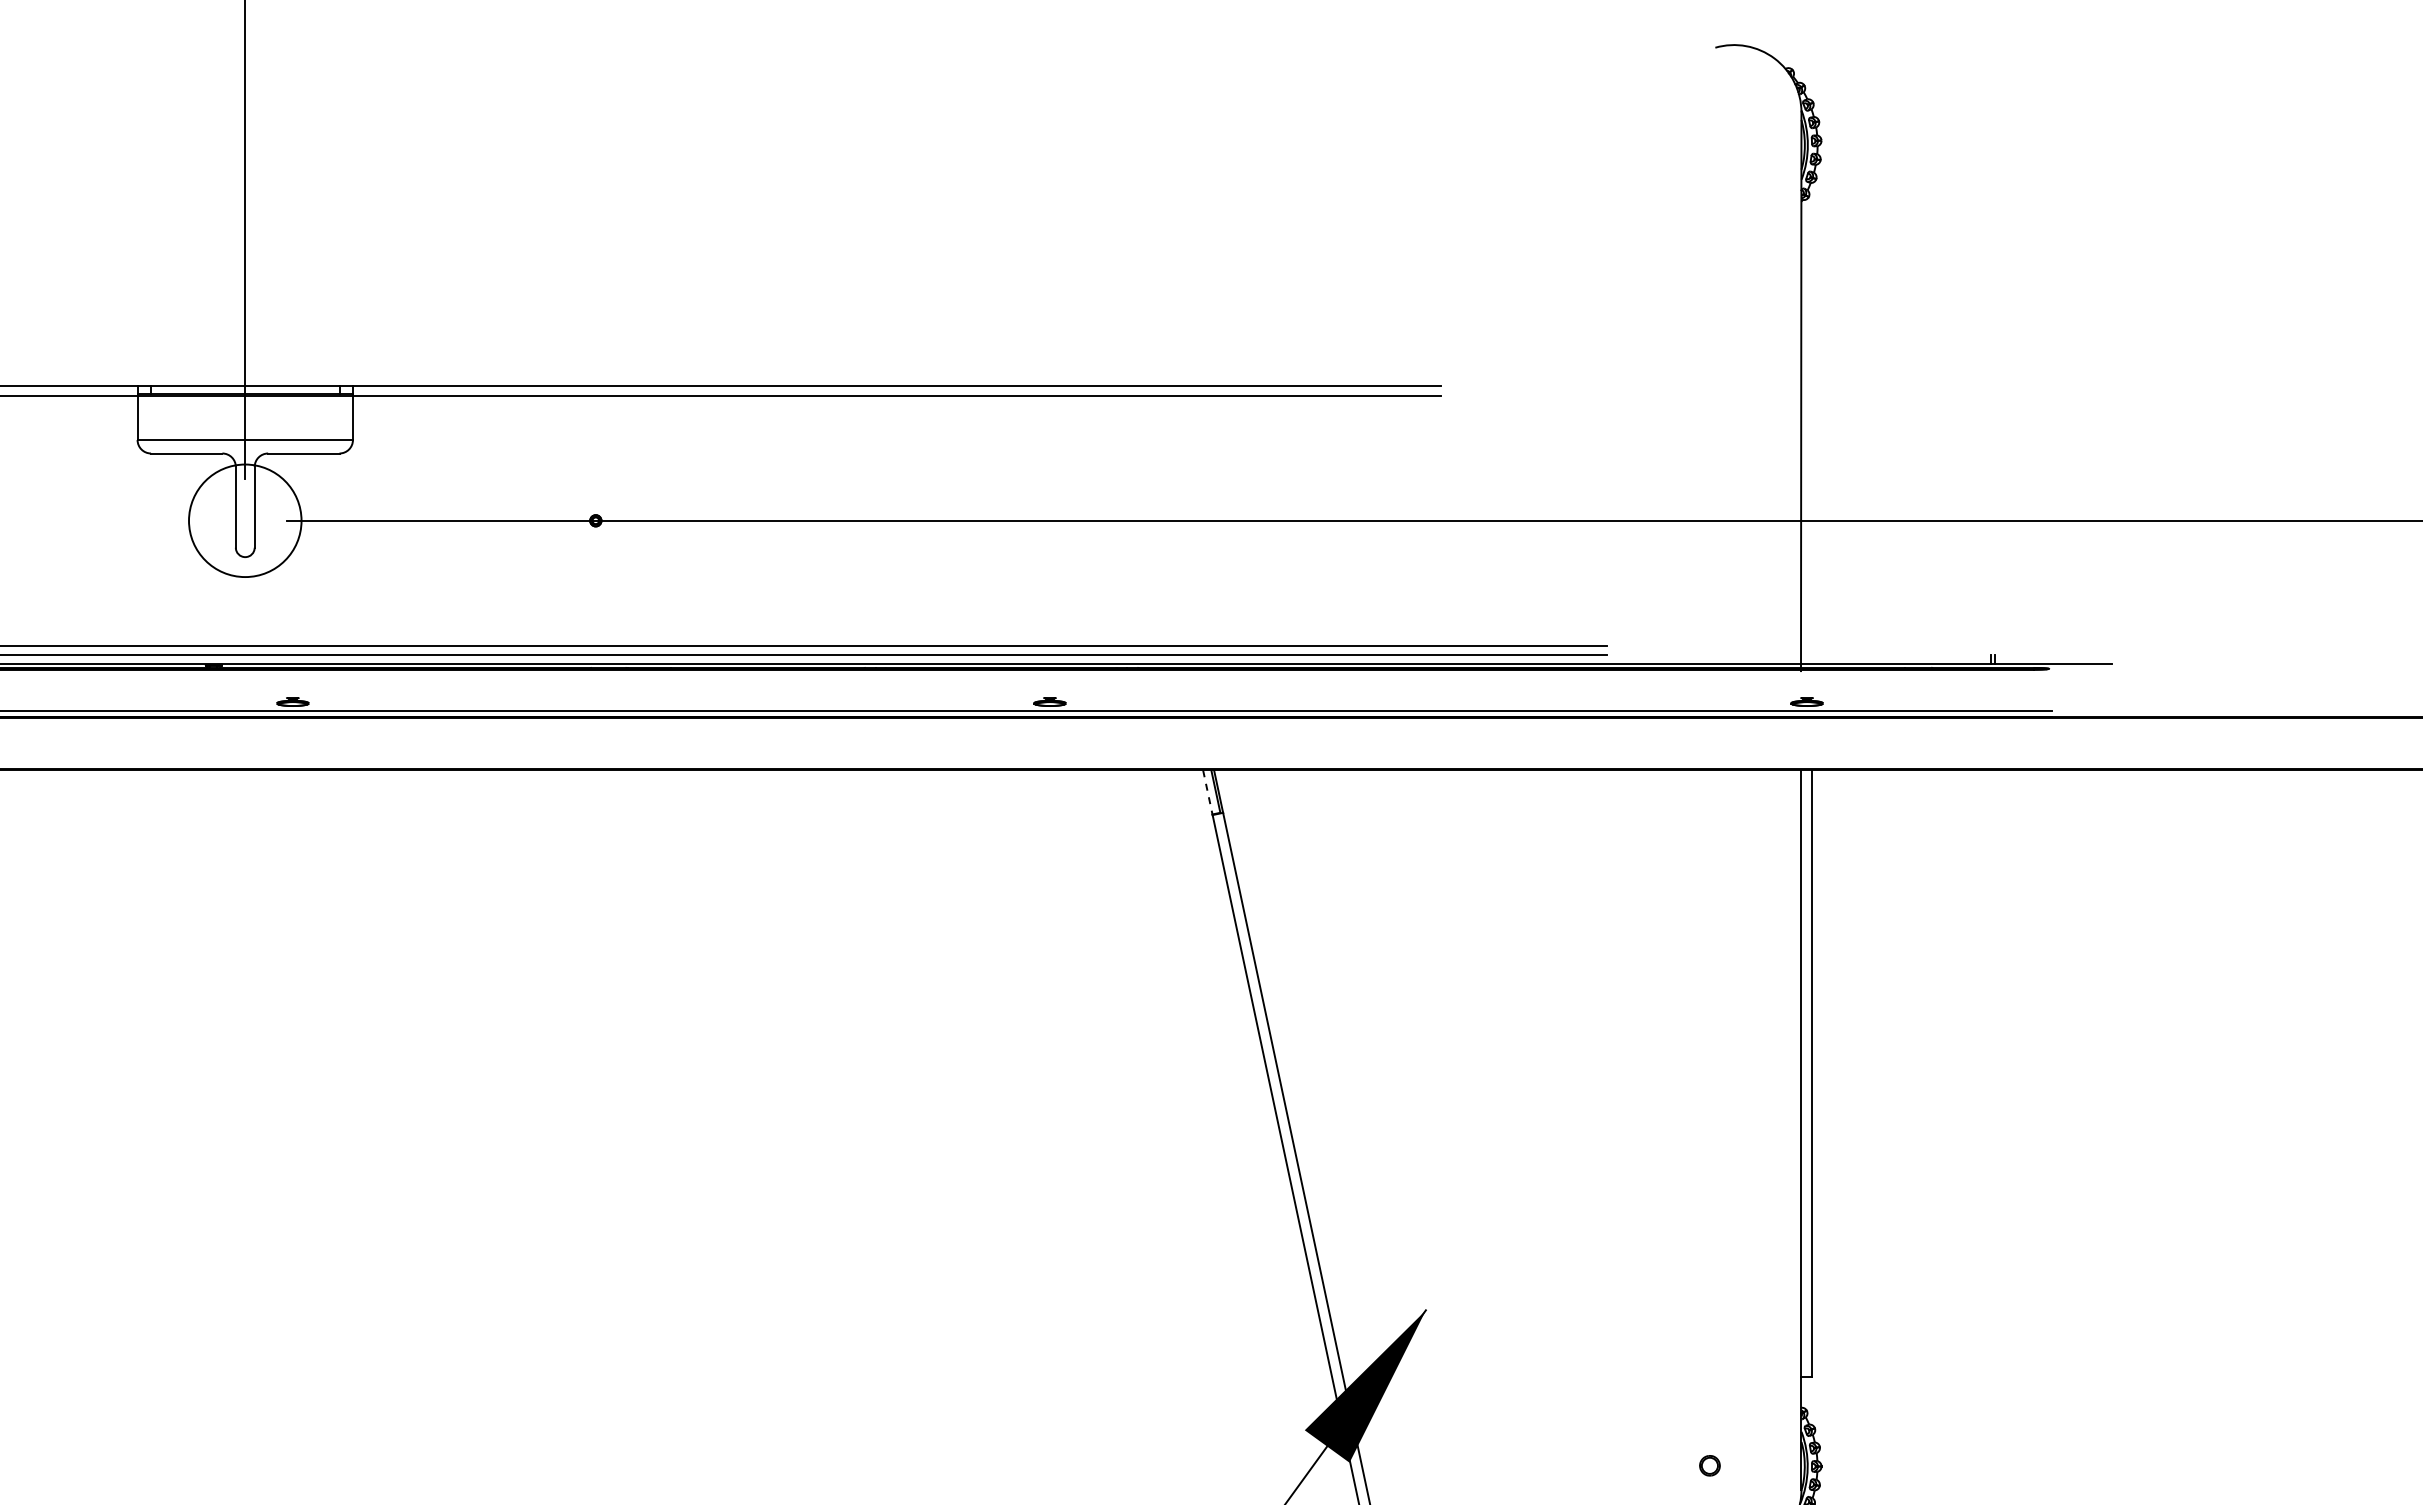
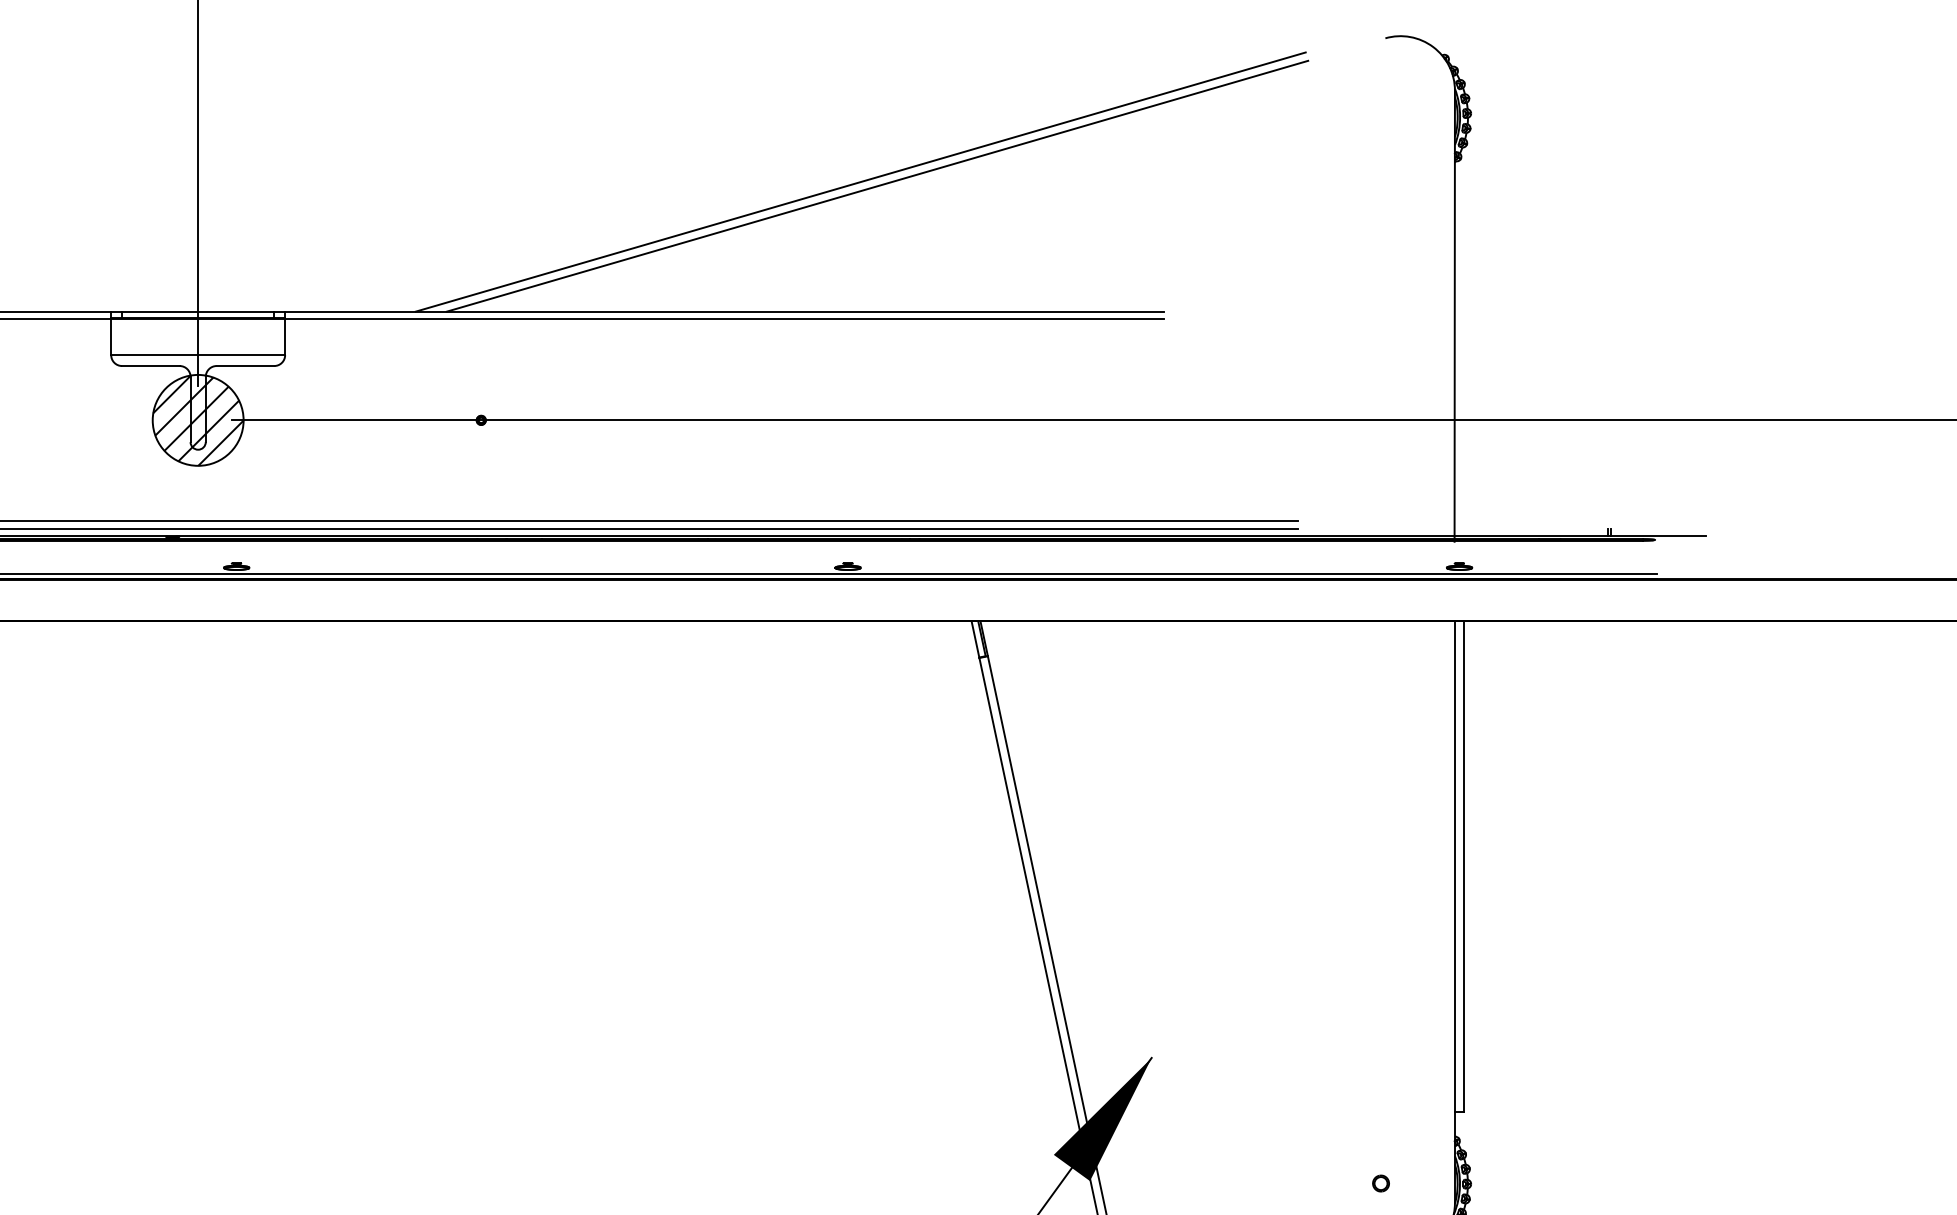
line: (1065, 225) -> (860, 181), added
line: (1086, 230) -> (877, 185), added
hatch: (245, 521) -> (198, 420), added
line: (1207, 792) -> (975, 639), dashed -> solid

